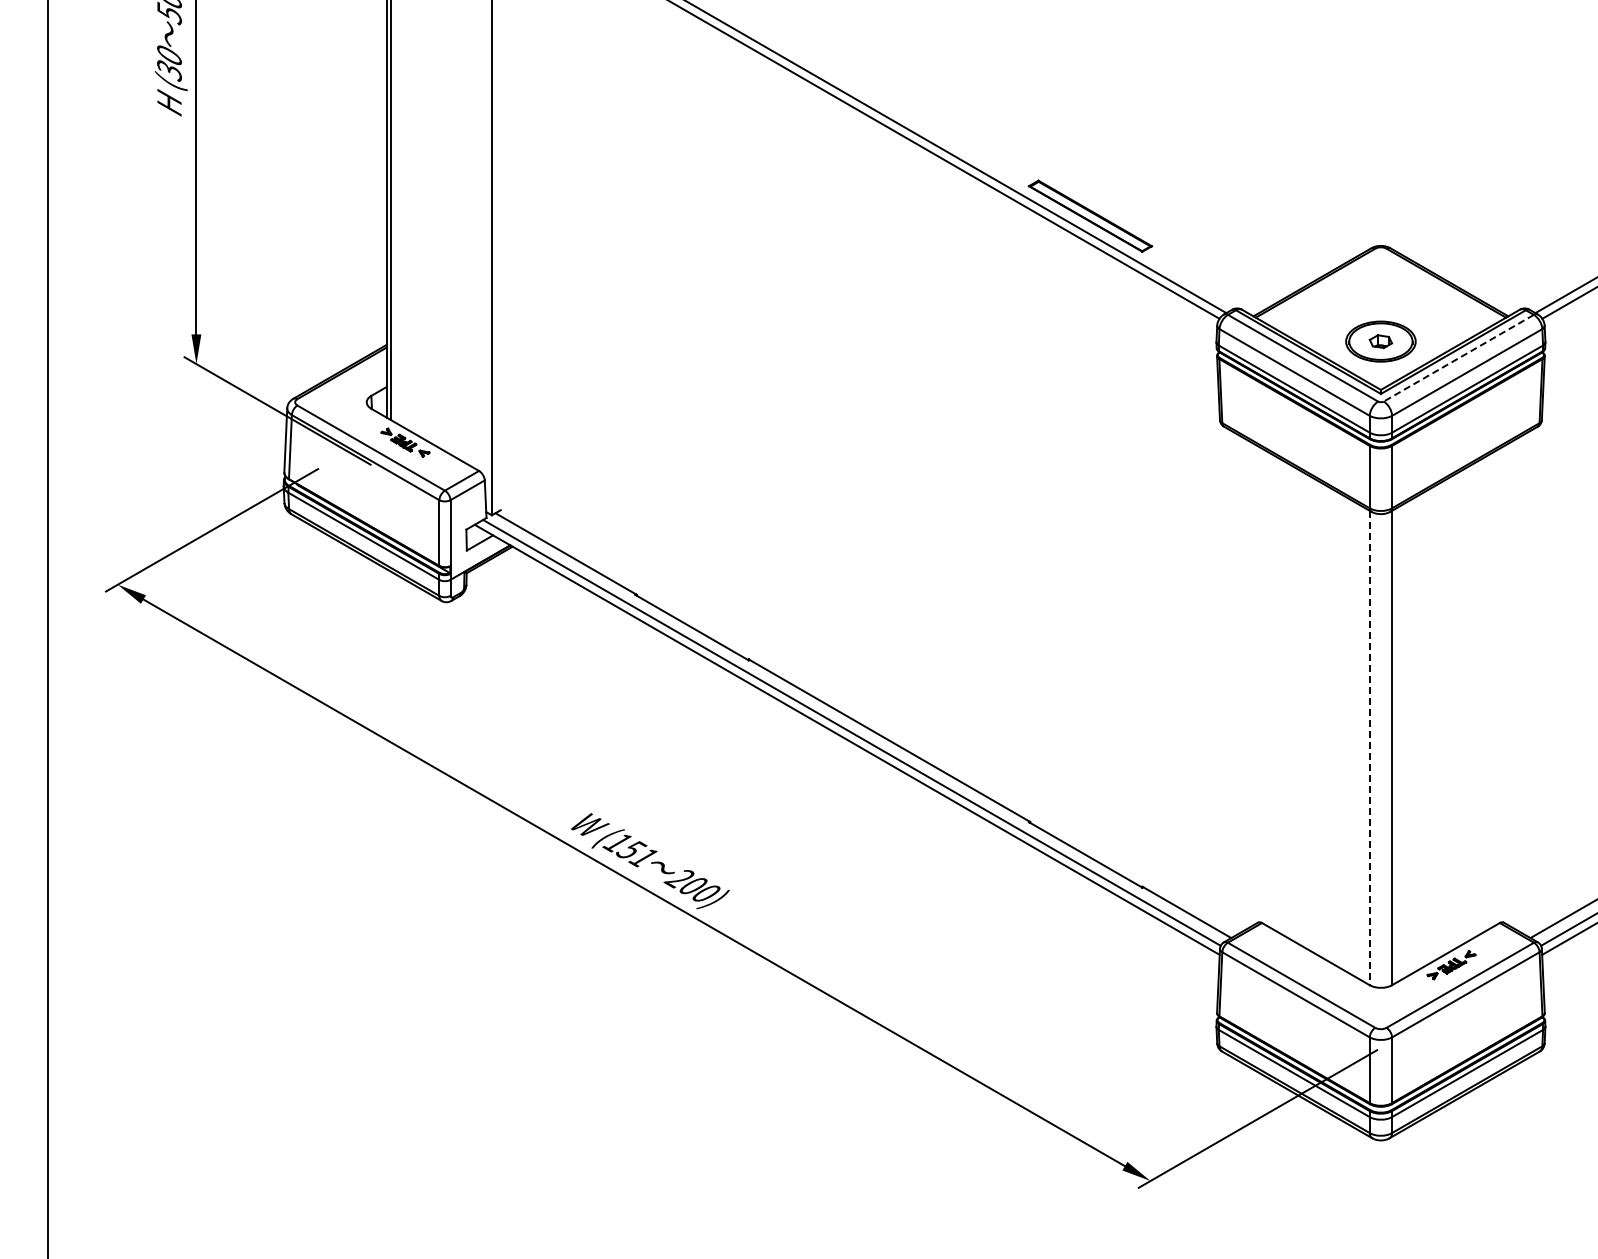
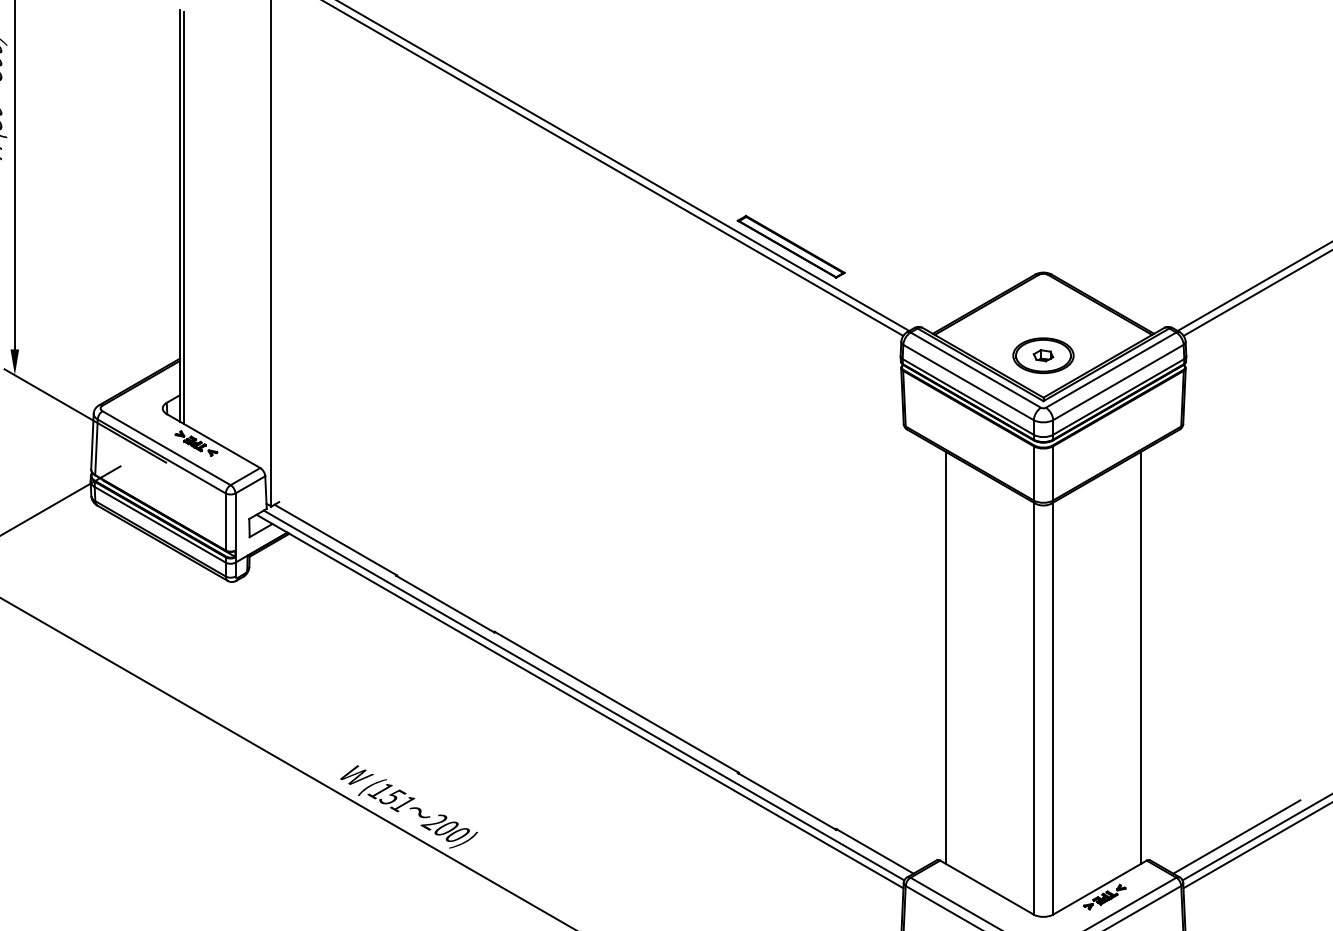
line: (1458, 358) -> (1110, 370), dashed -> solid
line: (1269, 689) -> (946, 657), added
line: (1492, 689) -> (1140, 657), added
line: (1369, 748) -> (1033, 709), dashed -> solid

